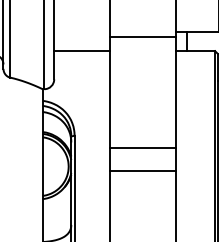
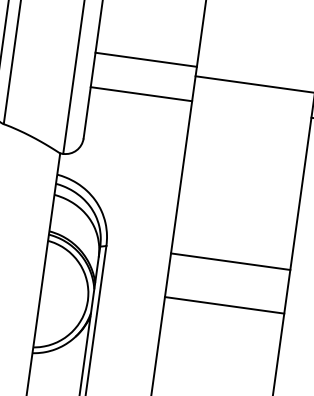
line: (82, 32) -> (146, 60), added
line: (142, 147) -> (230, 260), moved
line: (142, 170) -> (224, 304), moved

